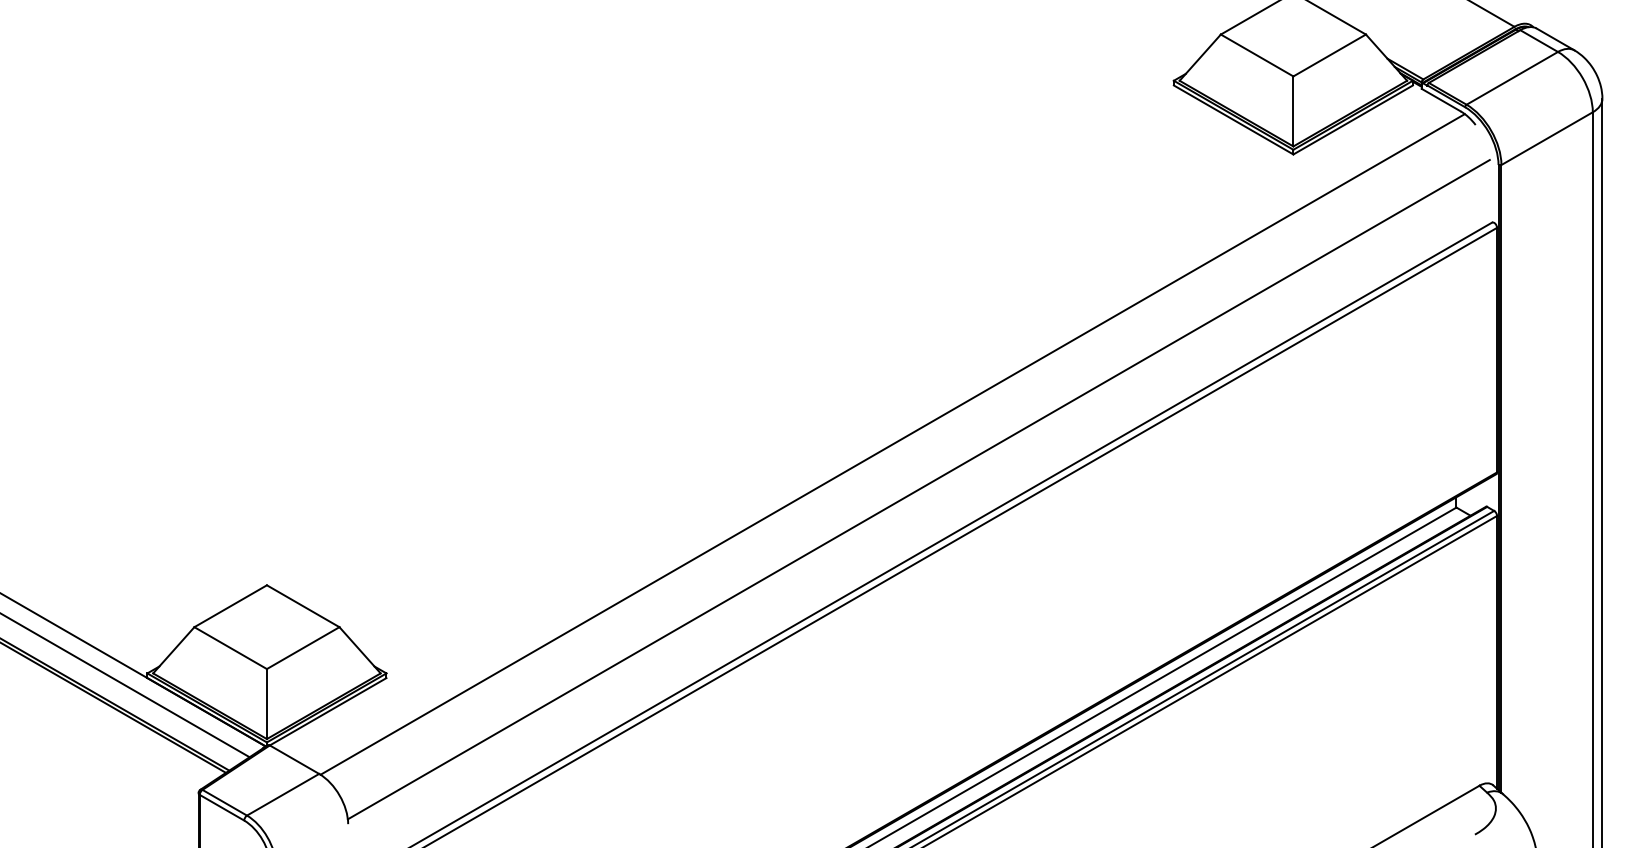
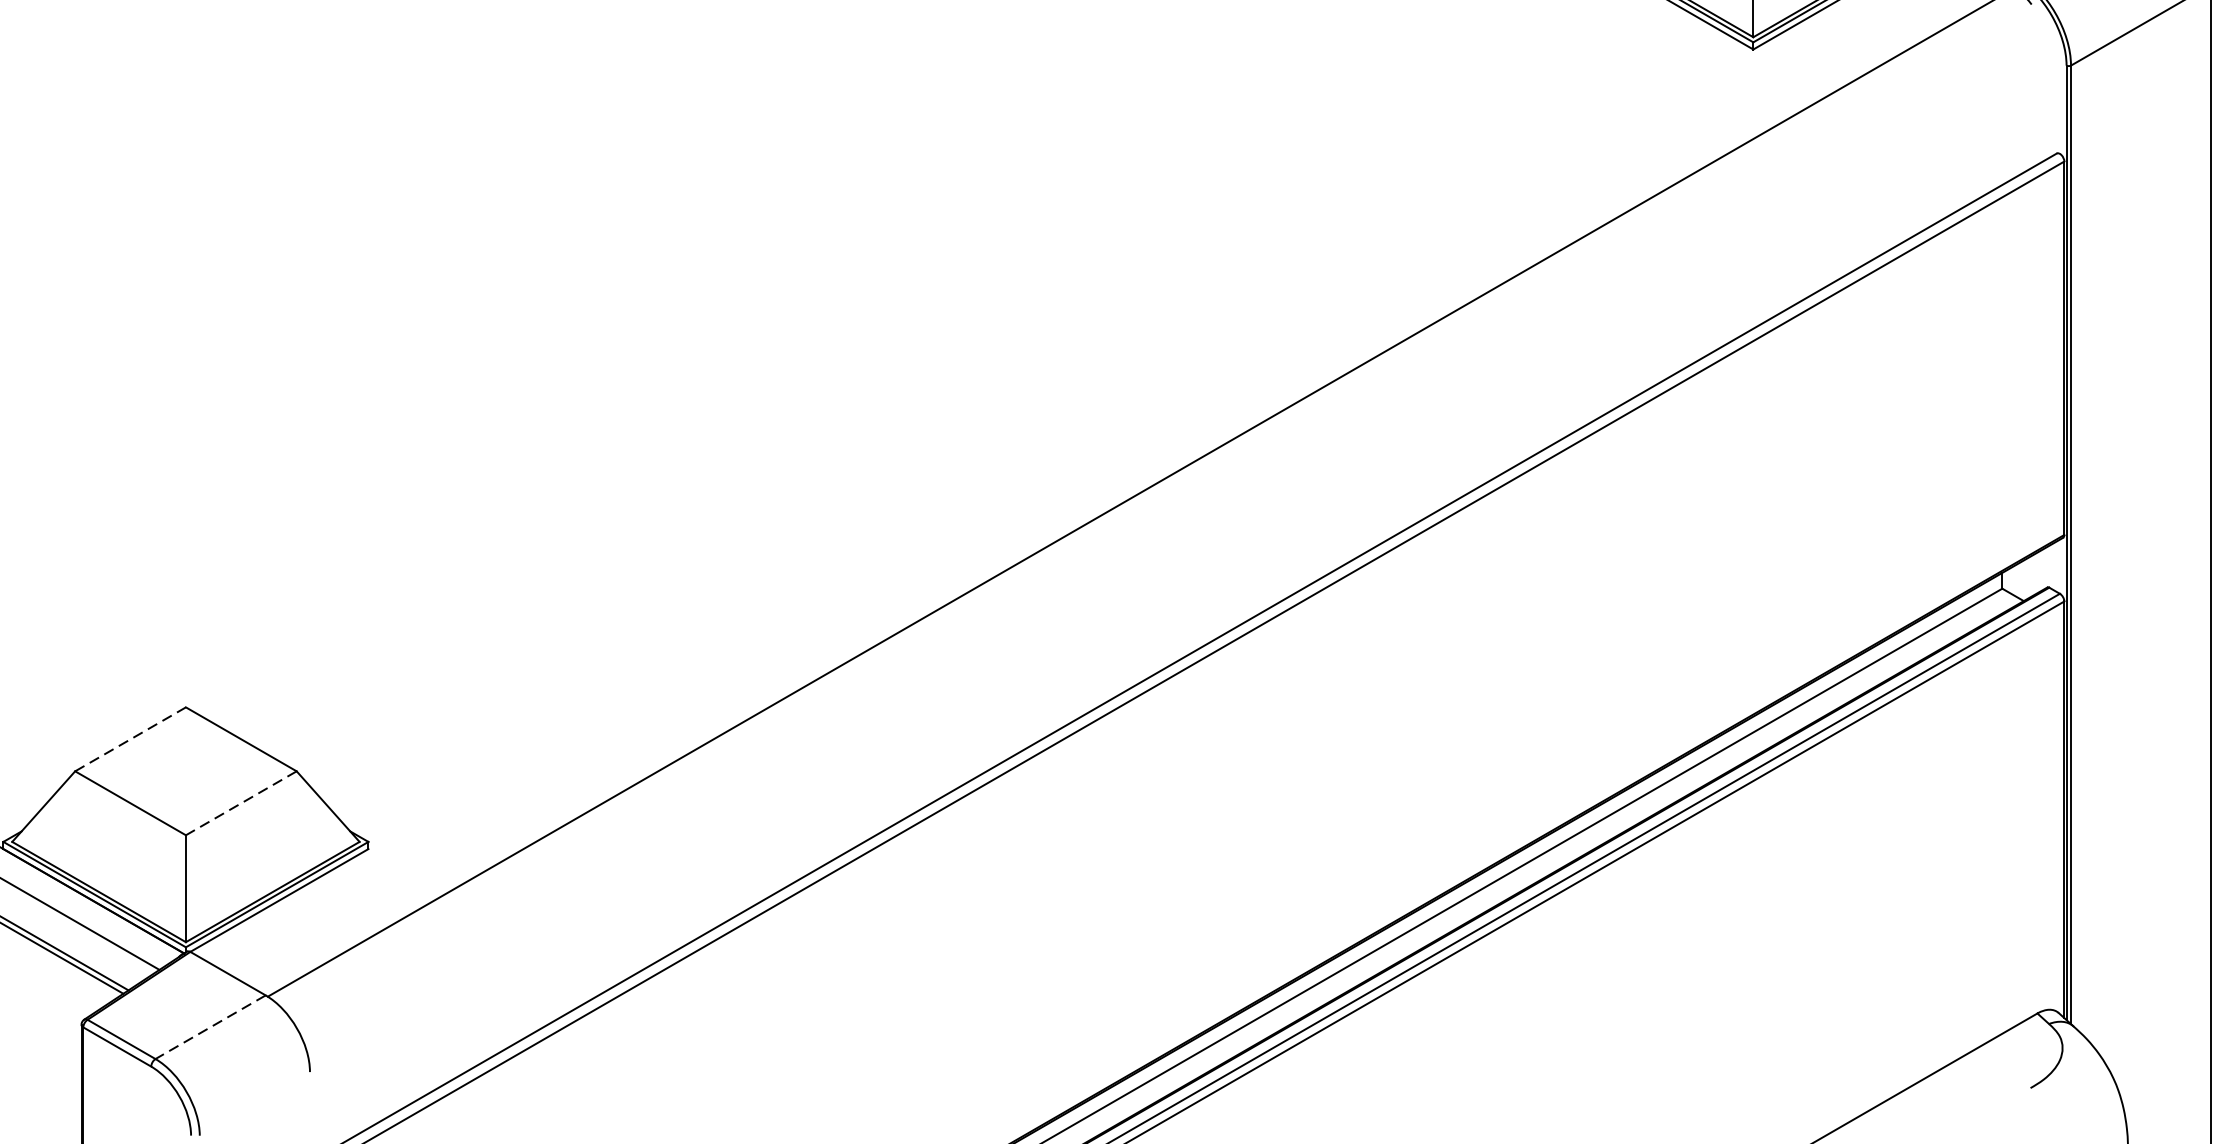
line: (918, 489) -> (1180, 561), removed
line: (230, 606) -> (130, 739), solid -> dashed
line: (303, 648) -> (241, 803), solid -> dashed
line: (283, 794) -> (211, 1026), solid -> dashed

